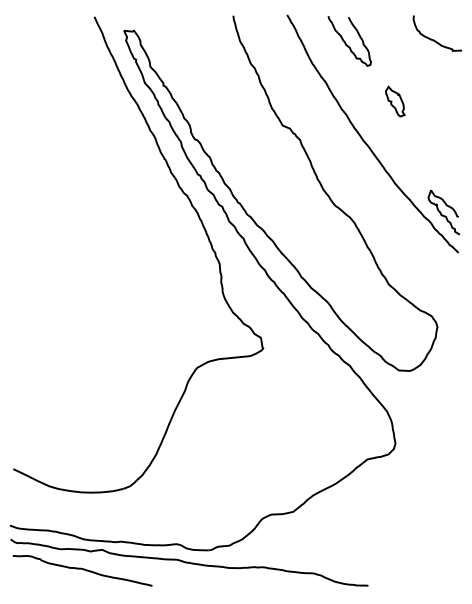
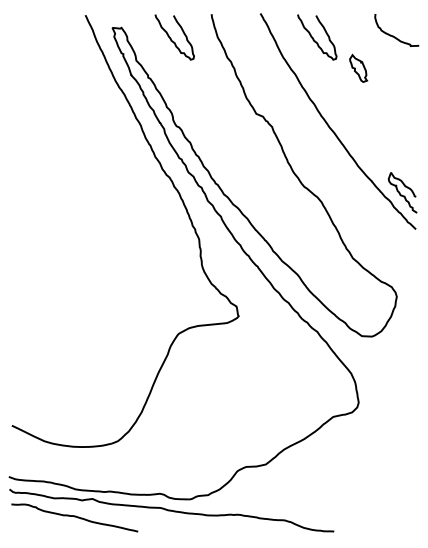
curve: (189, 43) -> (171, 39), added
part: (395, 101) -> (358, 68), moved

